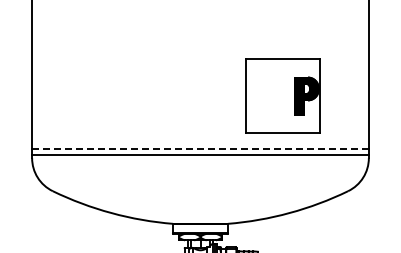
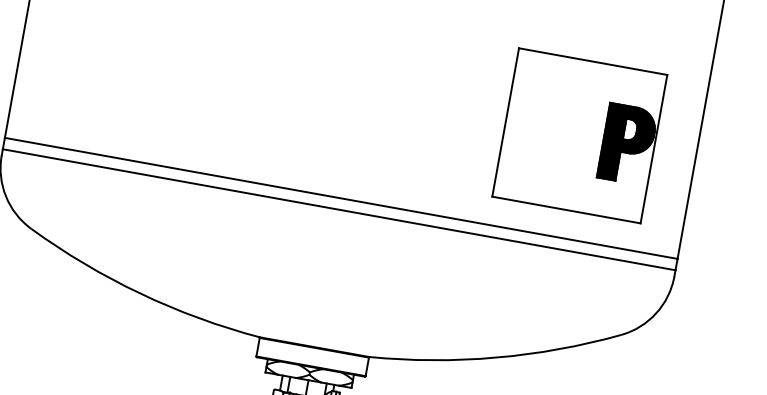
part: (282, 95) -> (579, 134), moved
line: (199, 149) -> (339, 198), dashed -> solid

